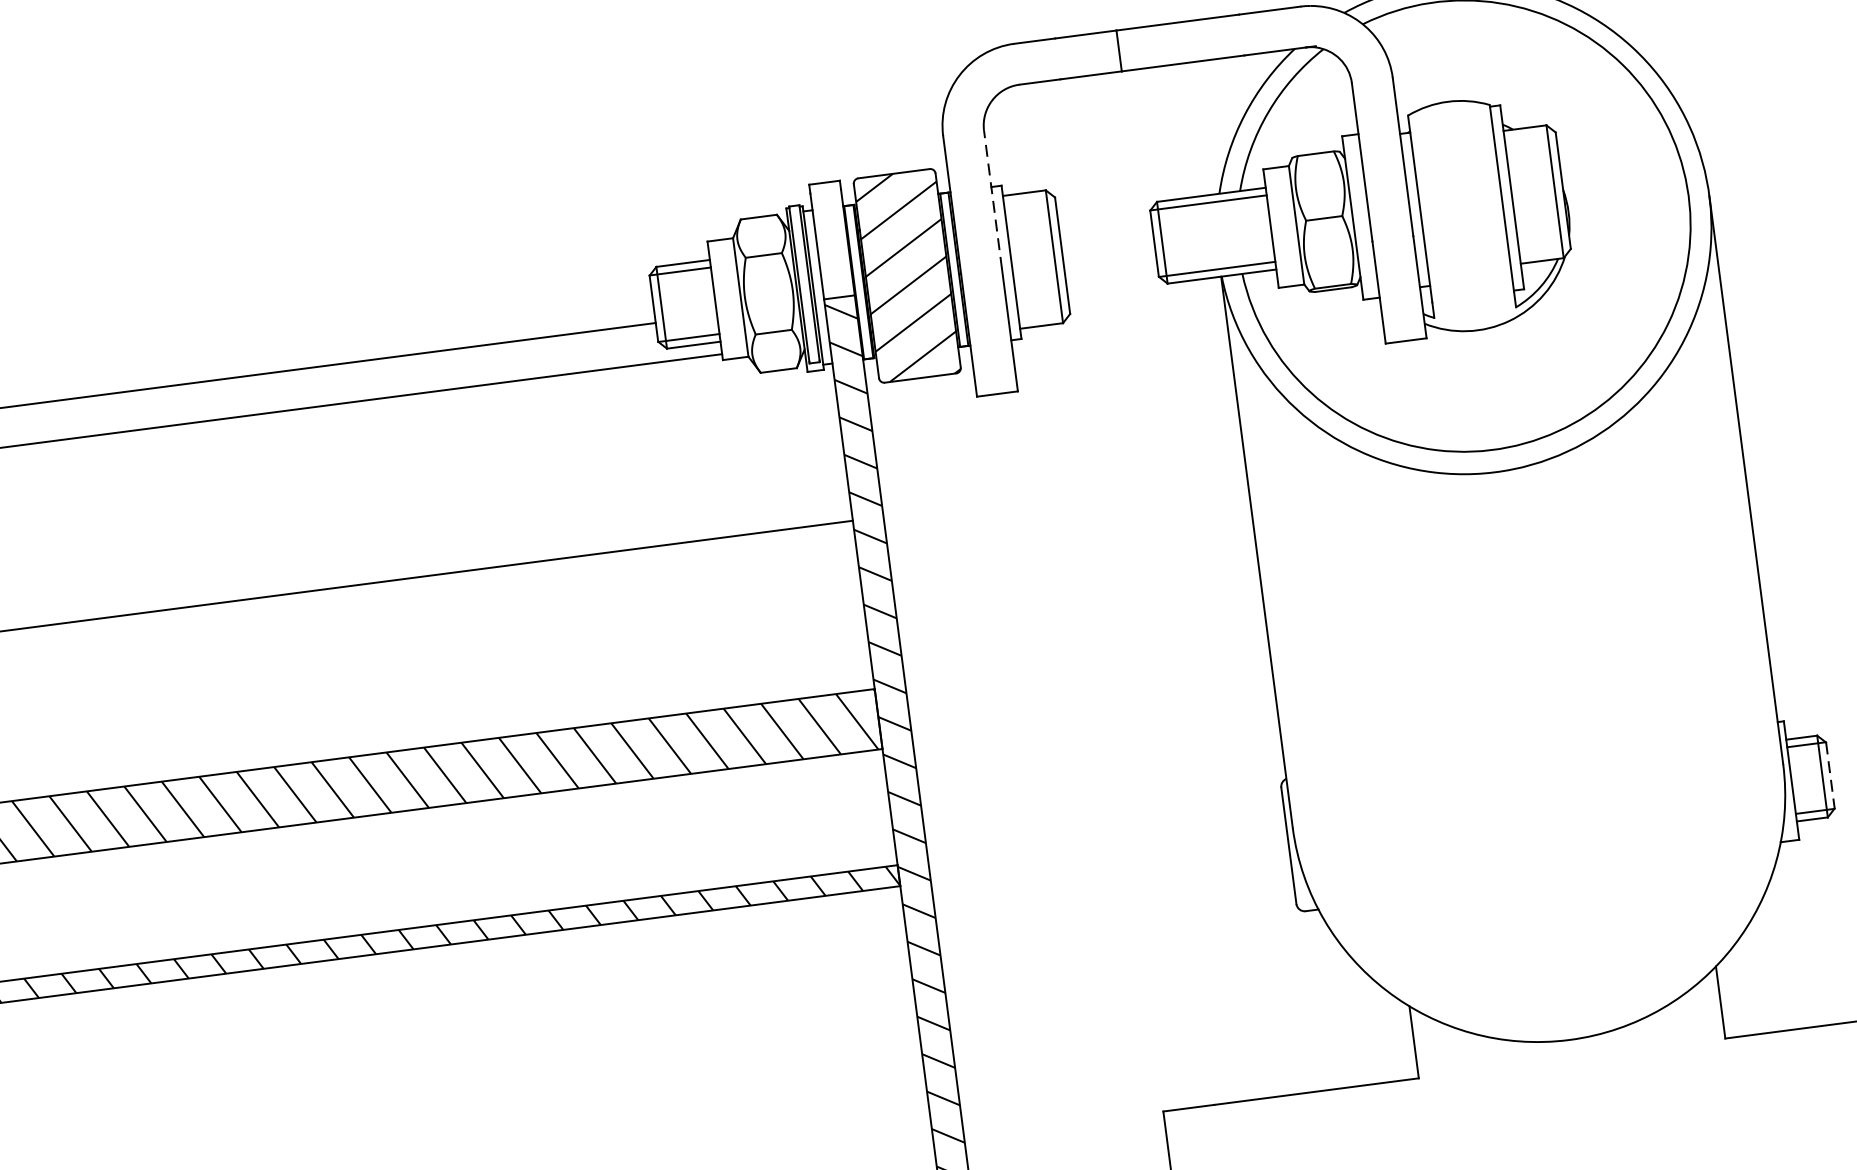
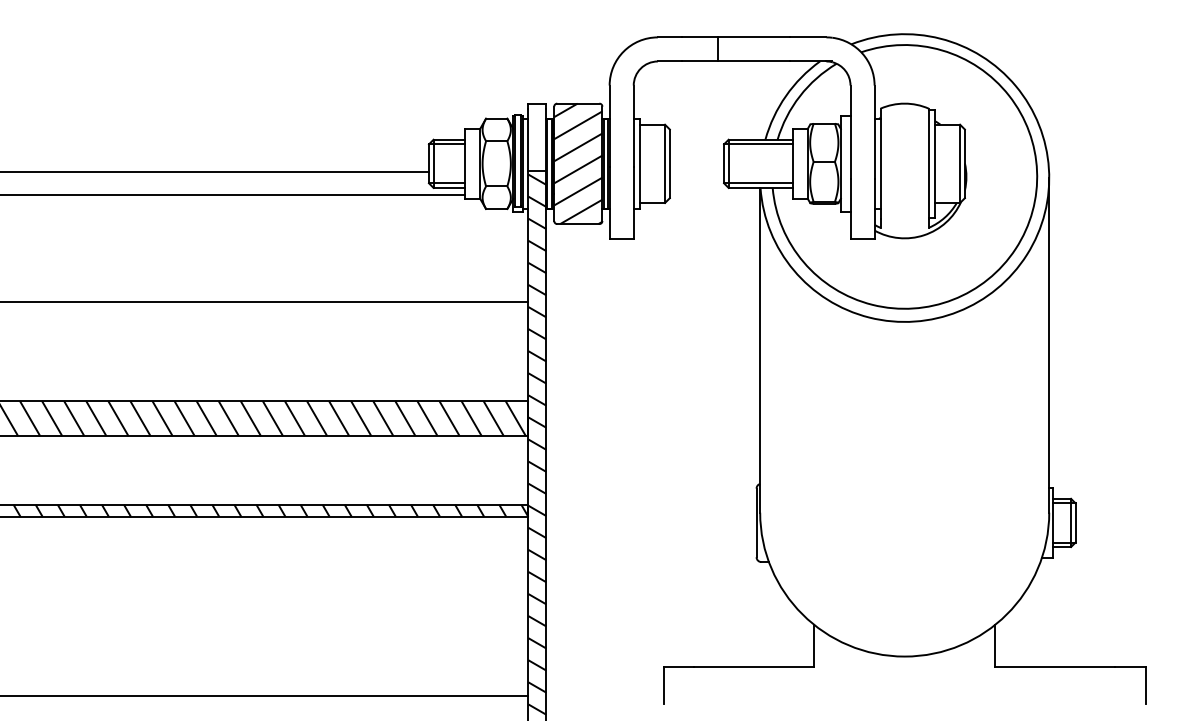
line: (992, 200) -> (633, 126), dashed -> solid
line: (1830, 776) -> (1075, 523), dashed -> solid

